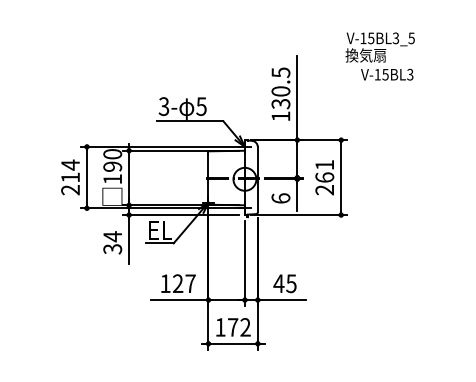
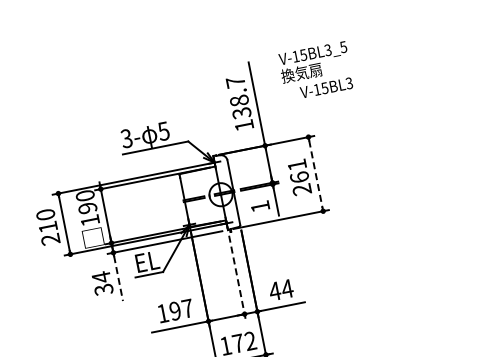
text: (379, 56) -> (315, 71), moved
text: (280, 81) -> (237, 91), 130.5 -> 138.7
text: (70, 164) -> (45, 214), 214 -> 210
line: (341, 178) -> (316, 175), solid -> dashed
text: (280, 198) -> (259, 206), 6 -> 1
line: (129, 241) -> (118, 278), solid -> dashed
line: (244, 263) -> (237, 278), solid -> dashed
text: (178, 283) -> (175, 310), 127 -> 197
text: (291, 283) -> (287, 288), 45 -> 44

